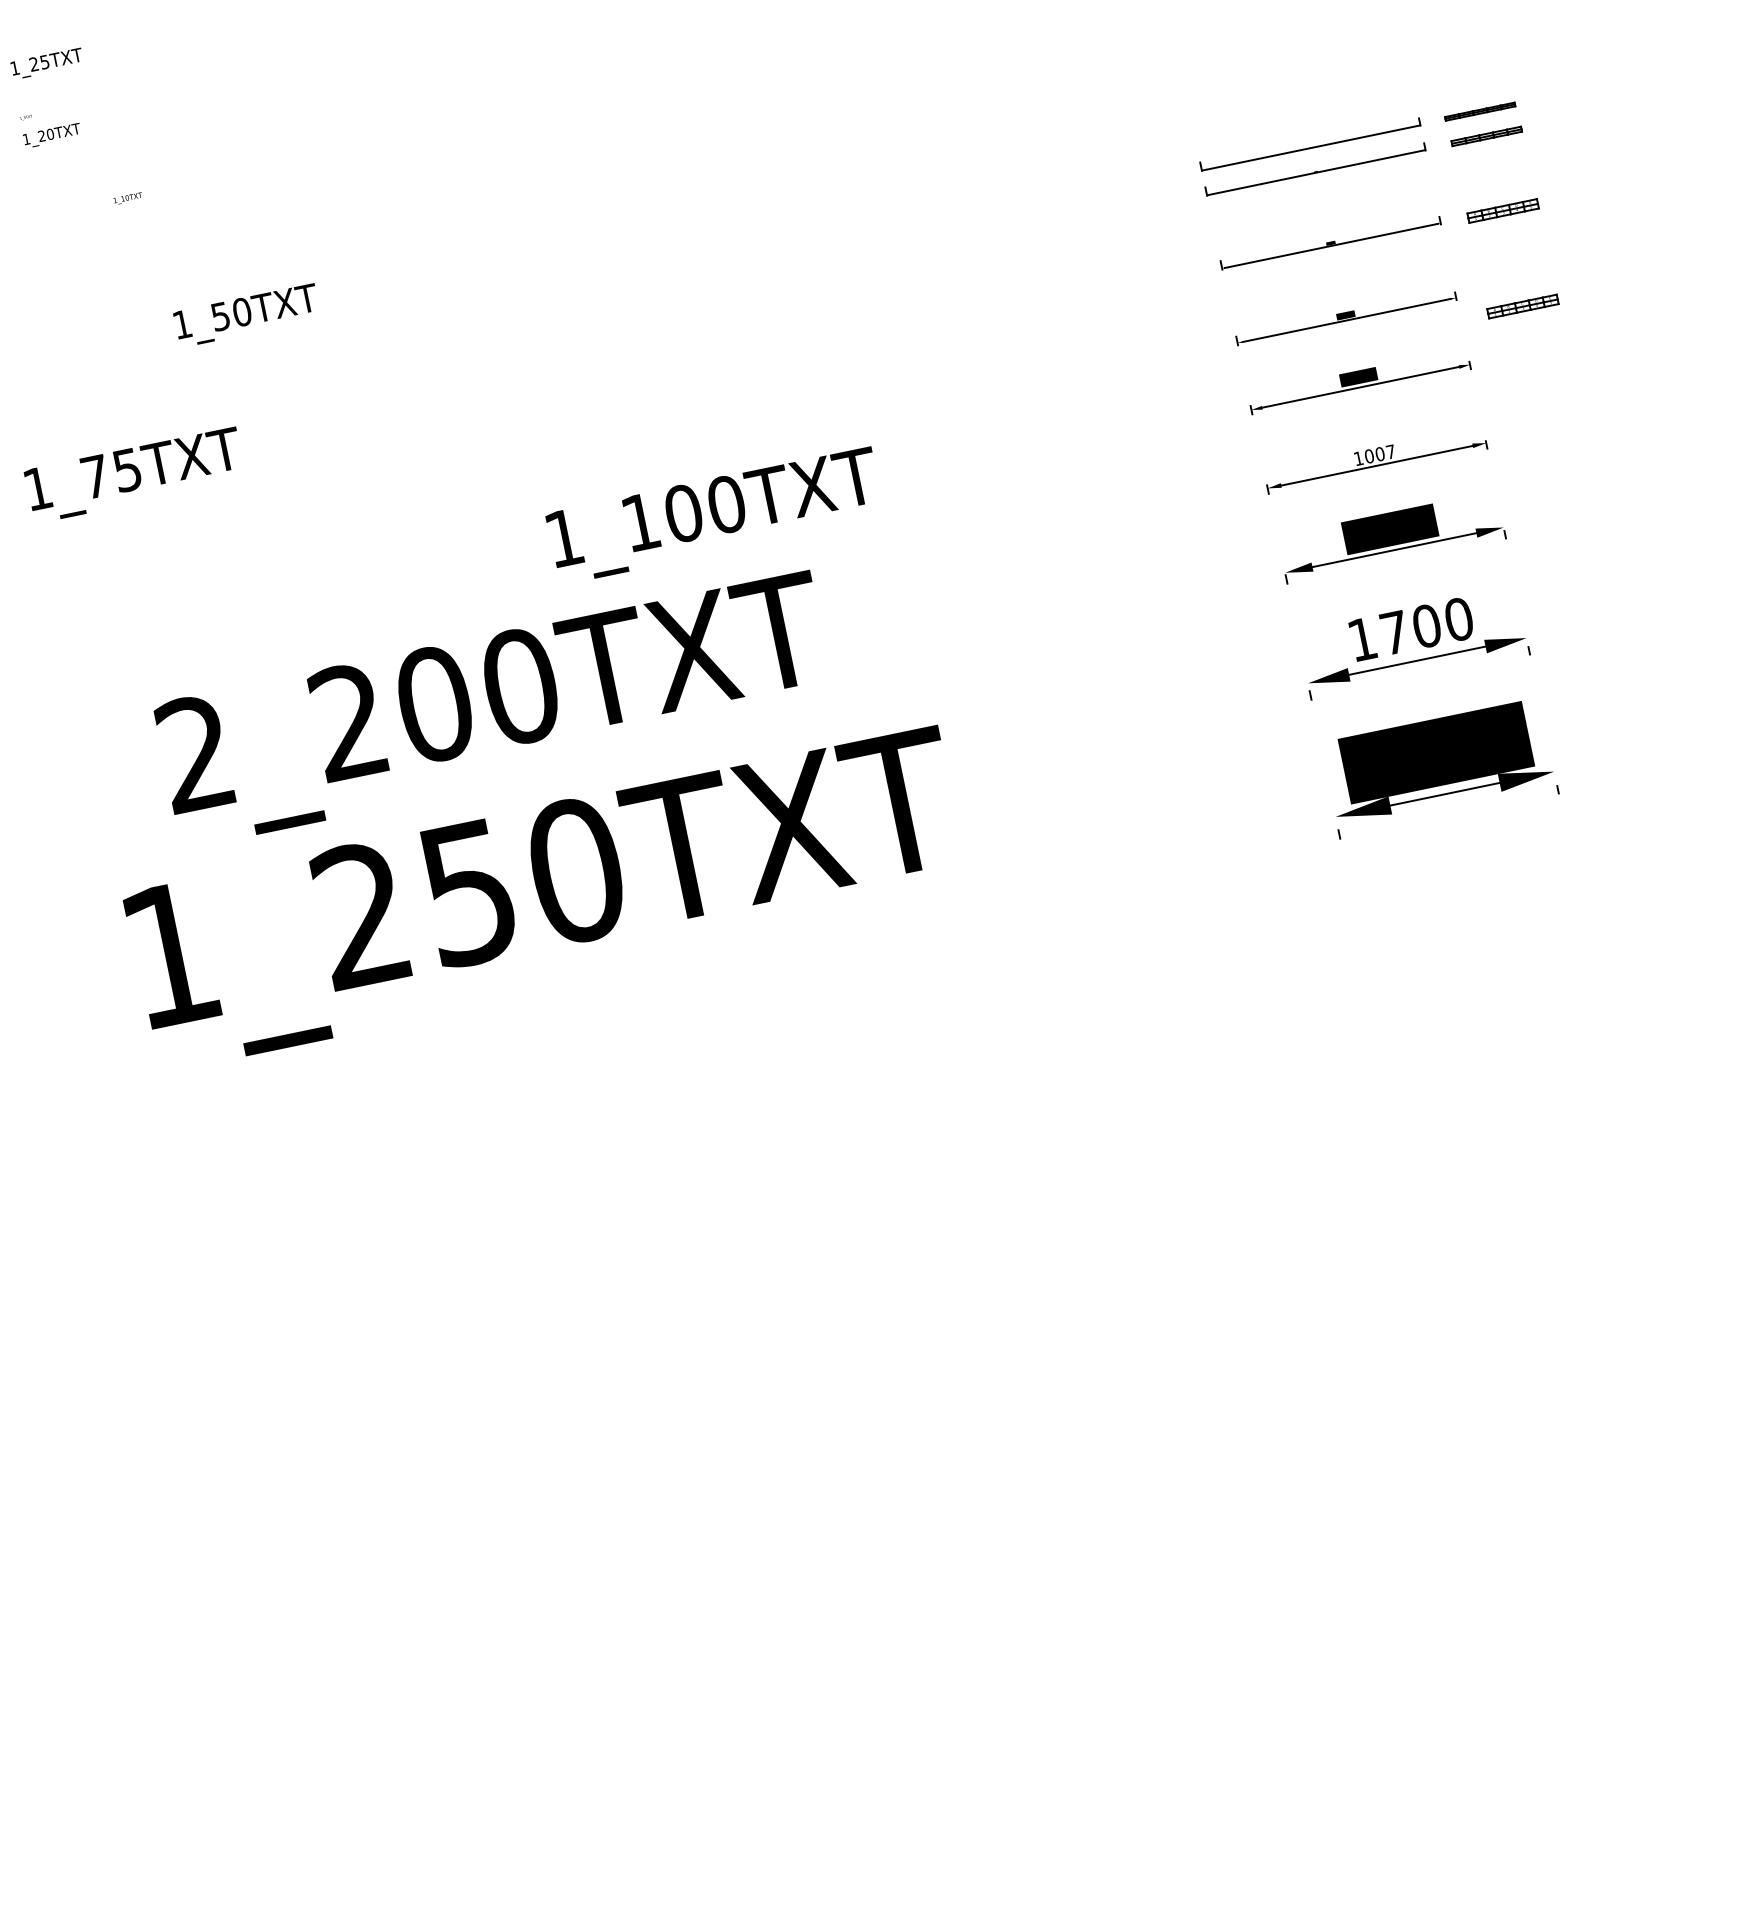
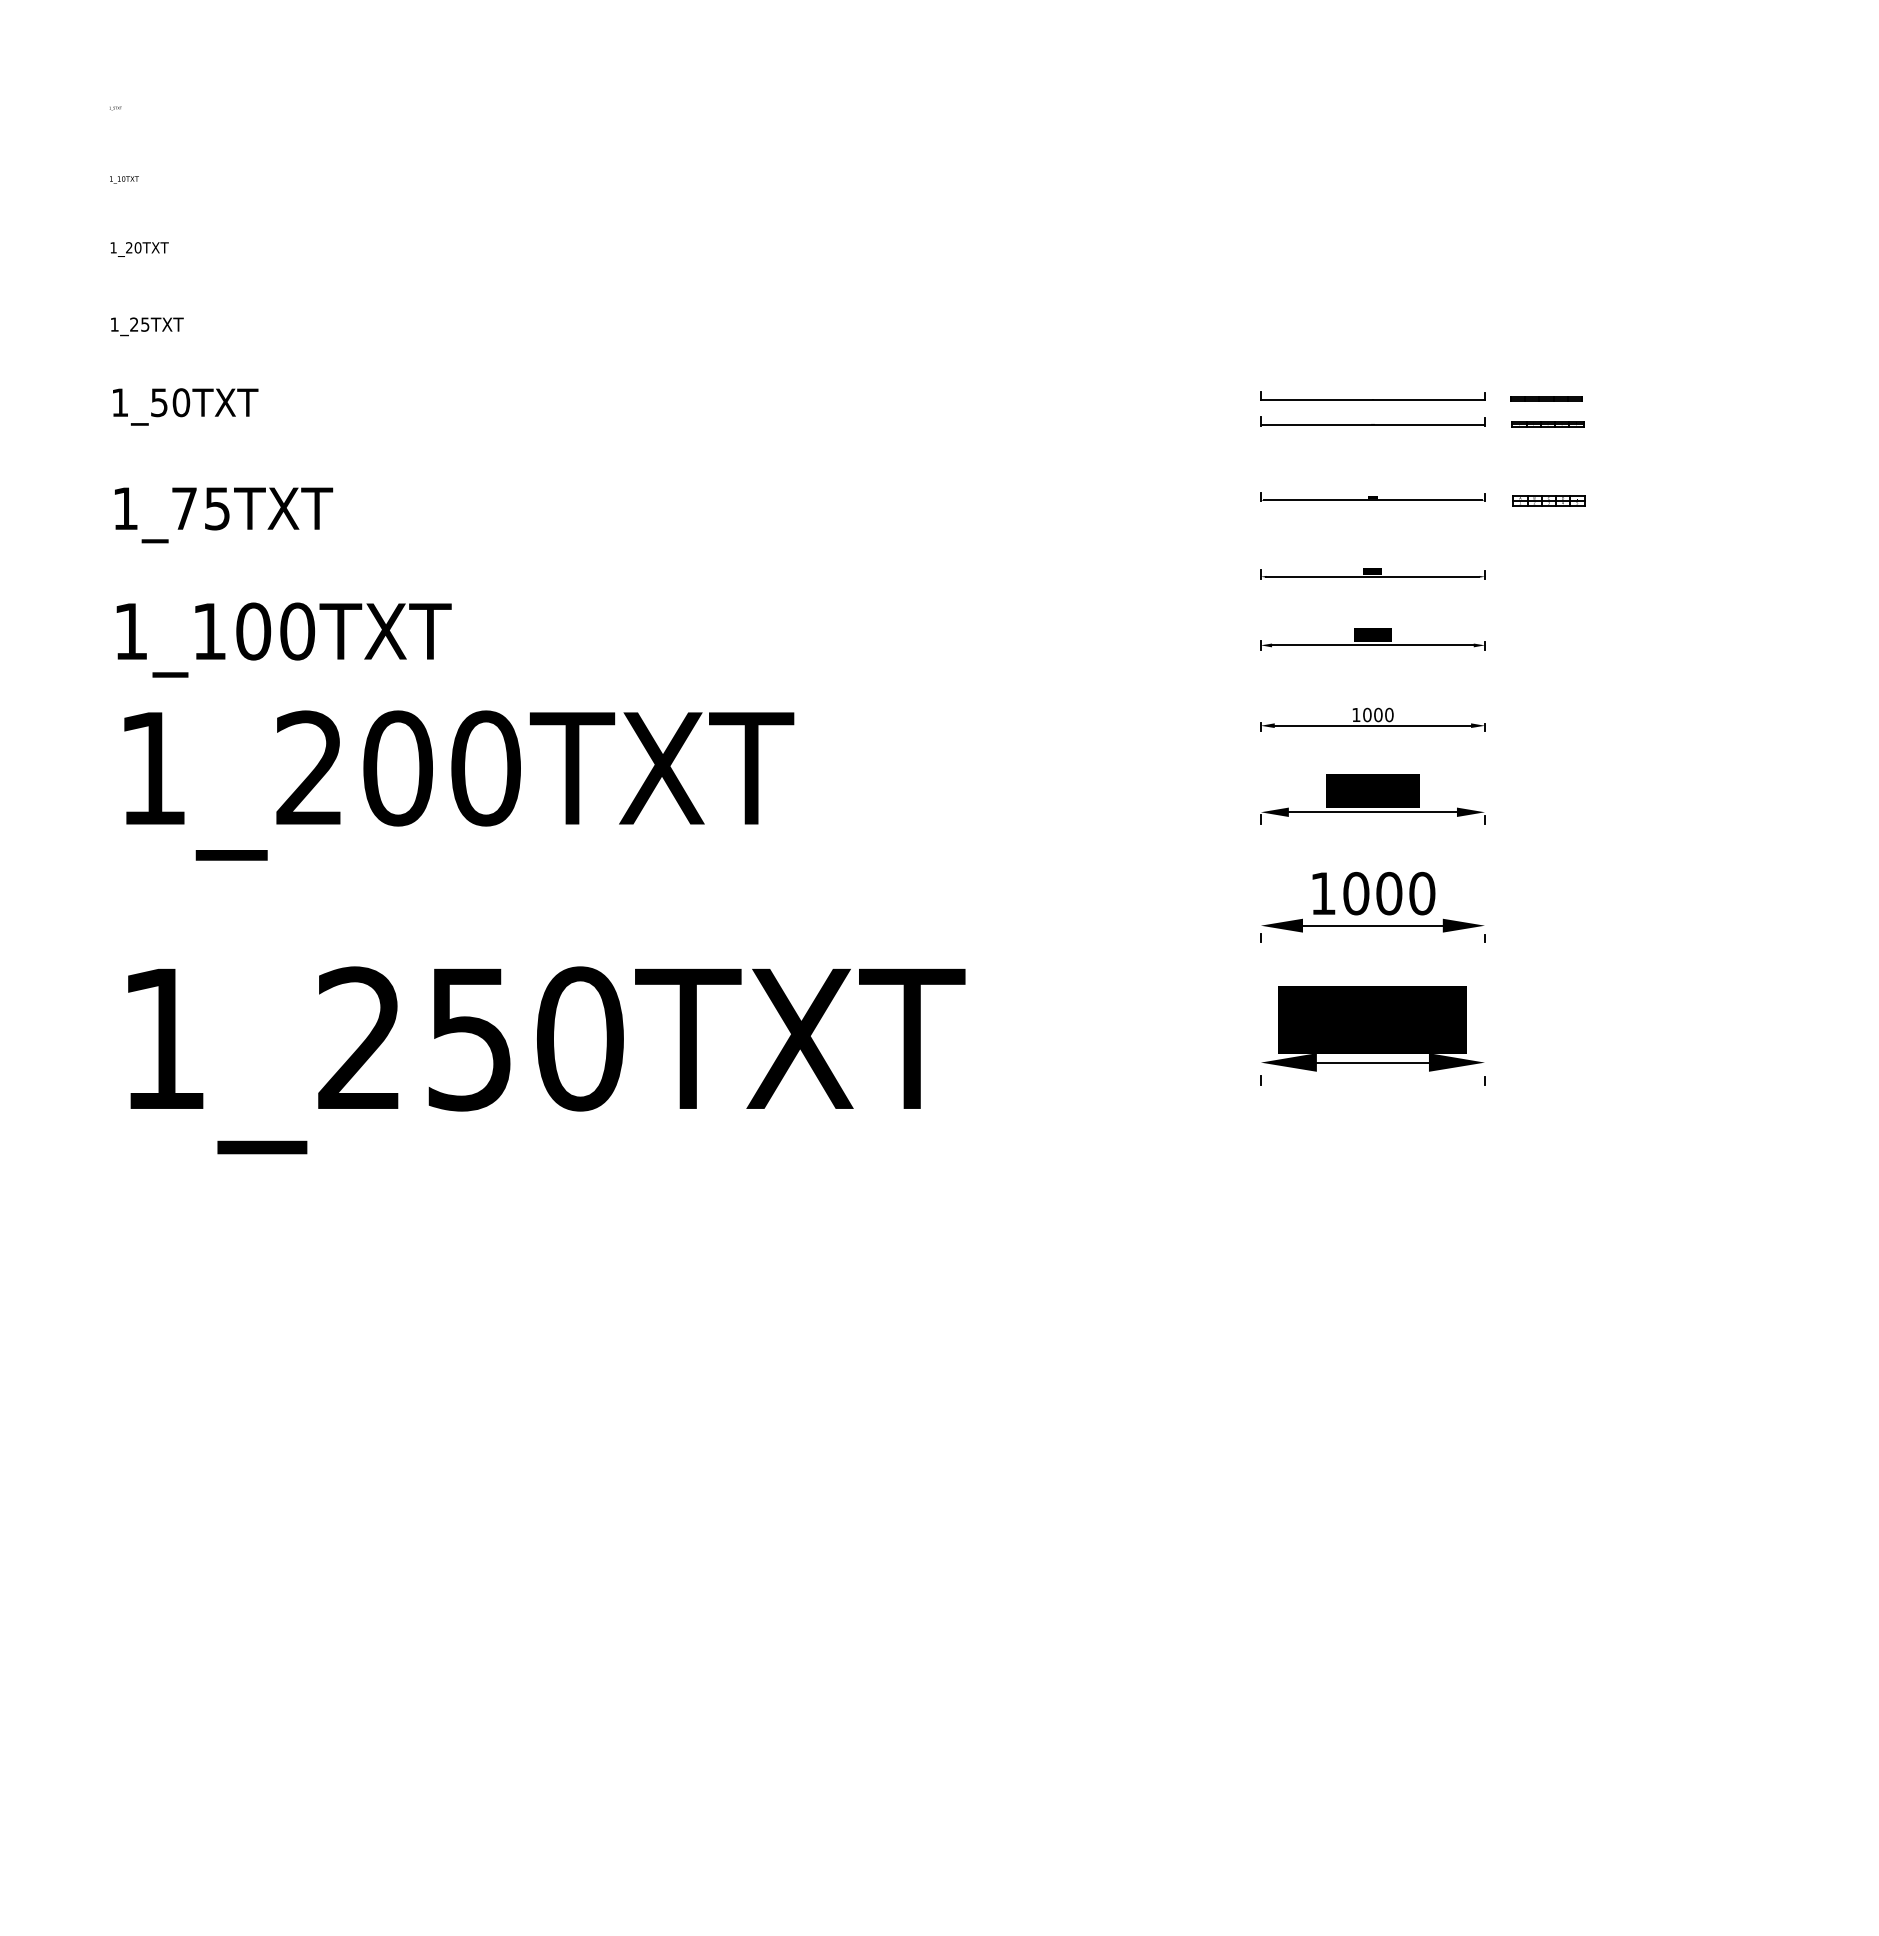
text: (47, 63) -> (147, 326), moved
text: (52, 135) -> (139, 249), moved
text: (128, 198) -> (124, 179), moved
part: (1522, 306) -> (1548, 598), removed
text: (246, 315) -> (185, 406), moved
text: (1390, 451) -> (1389, 714), 1007 -> 1000
text: (135, 475) -> (224, 515), moved
text: (714, 515) -> (283, 639), moved
text: (1394, 632) -> (1356, 893), 1700 -> 1000
text: (194, 753) -> (151, 767), 2_200TXT -> 1_200TXT
text: (547, 898) -> (546, 1060), moved

